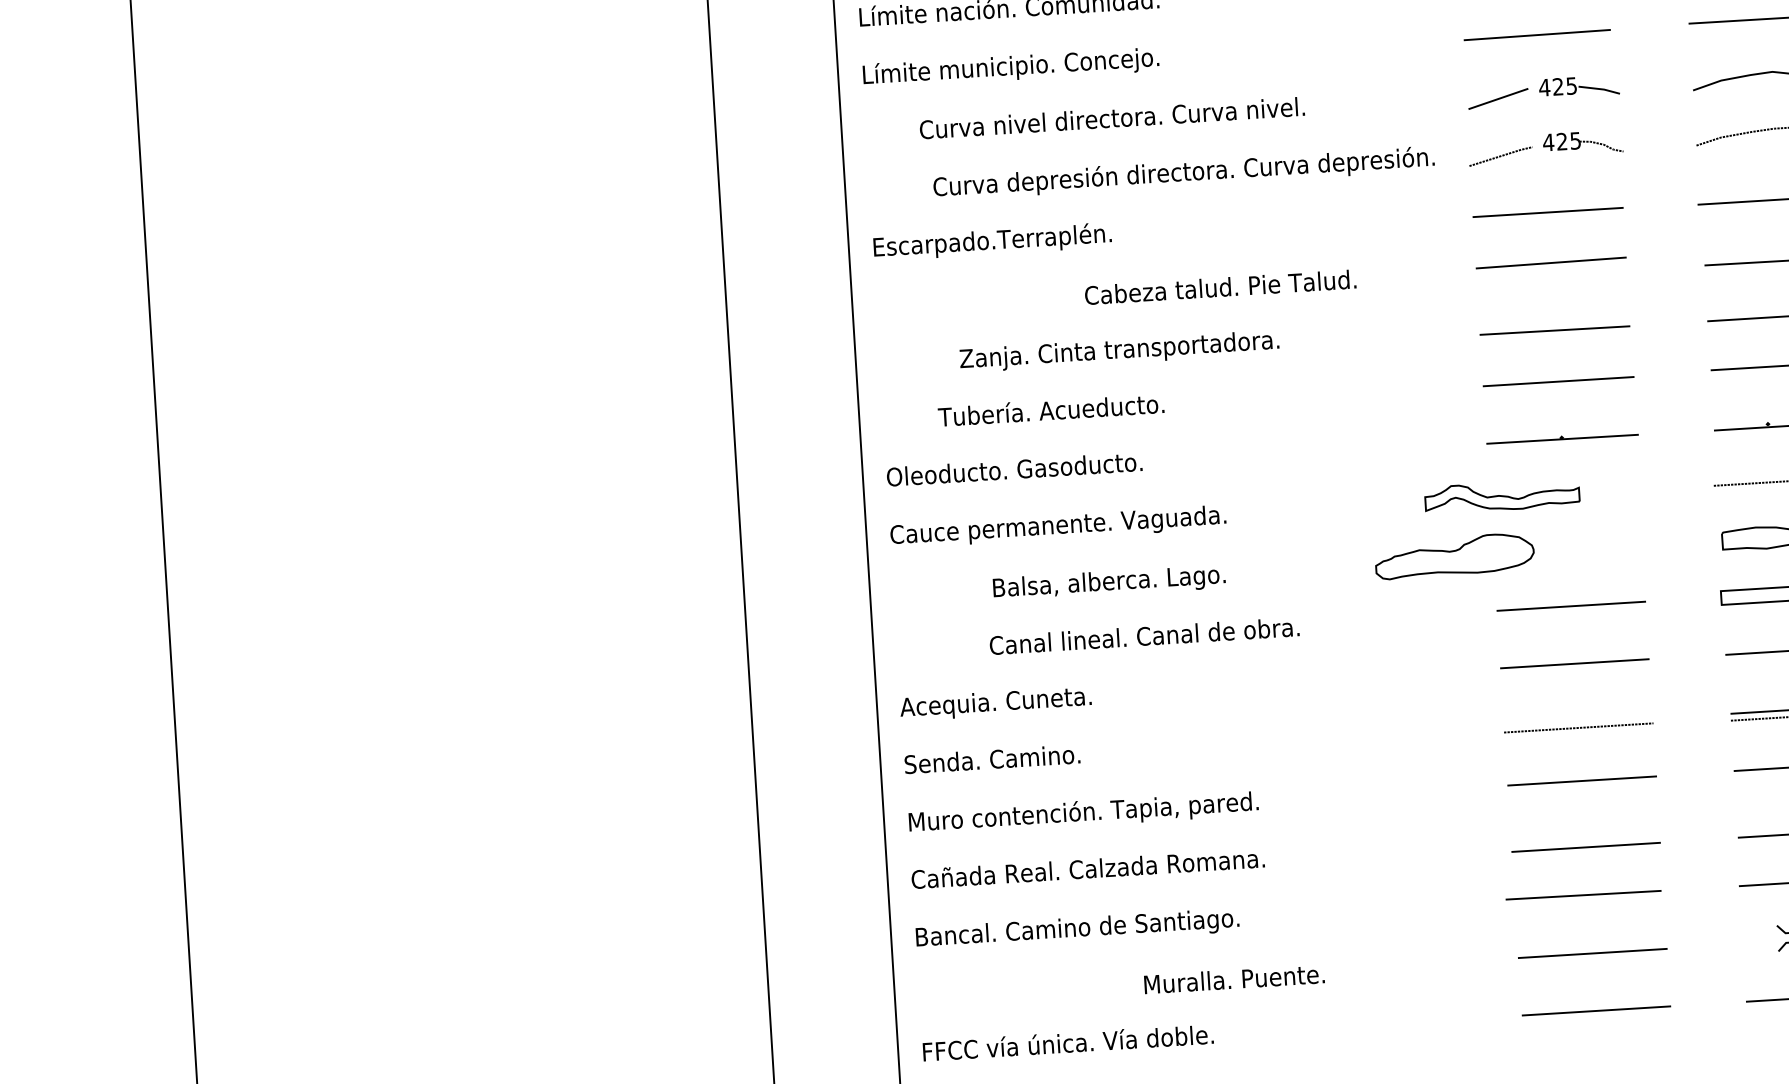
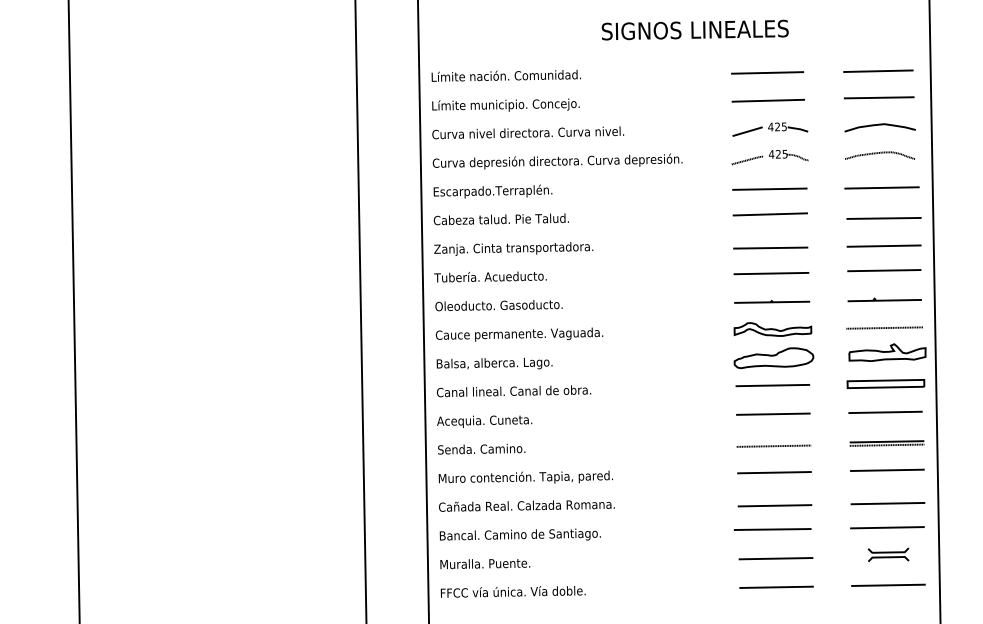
text: (1112, 117) -> (528, 132), moved
text: (1183, 172) -> (557, 161), moved
text: (1218, 287) -> (500, 219), moved
text: (1119, 350) -> (513, 248), moved
text: (1051, 409) -> (490, 276), moved
part: (1501, 496) -> (772, 329), moved
part: (1453, 557) -> (773, 358), moved
text: (1109, 582) -> (494, 363), moved
text: (1143, 636) -> (513, 391), moved
text: (1235, 980) -> (485, 564), moved

